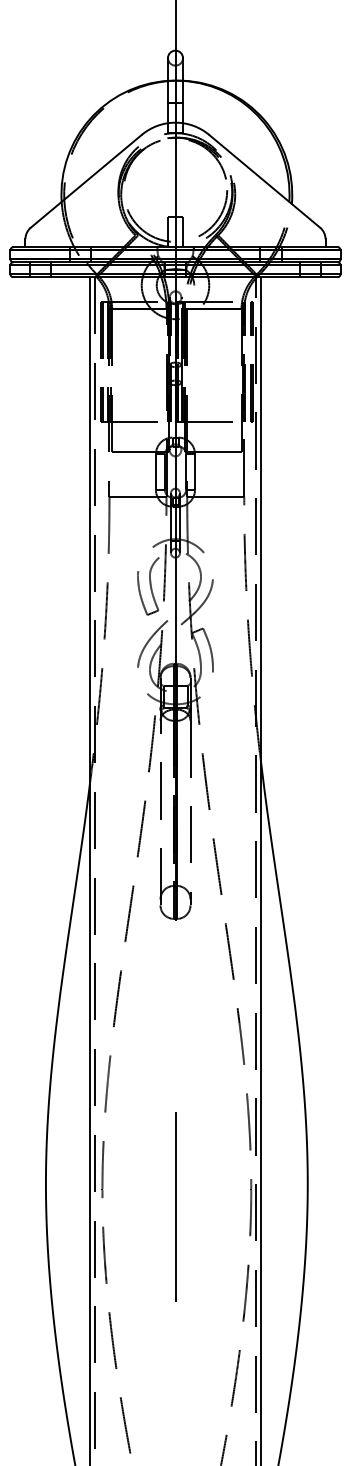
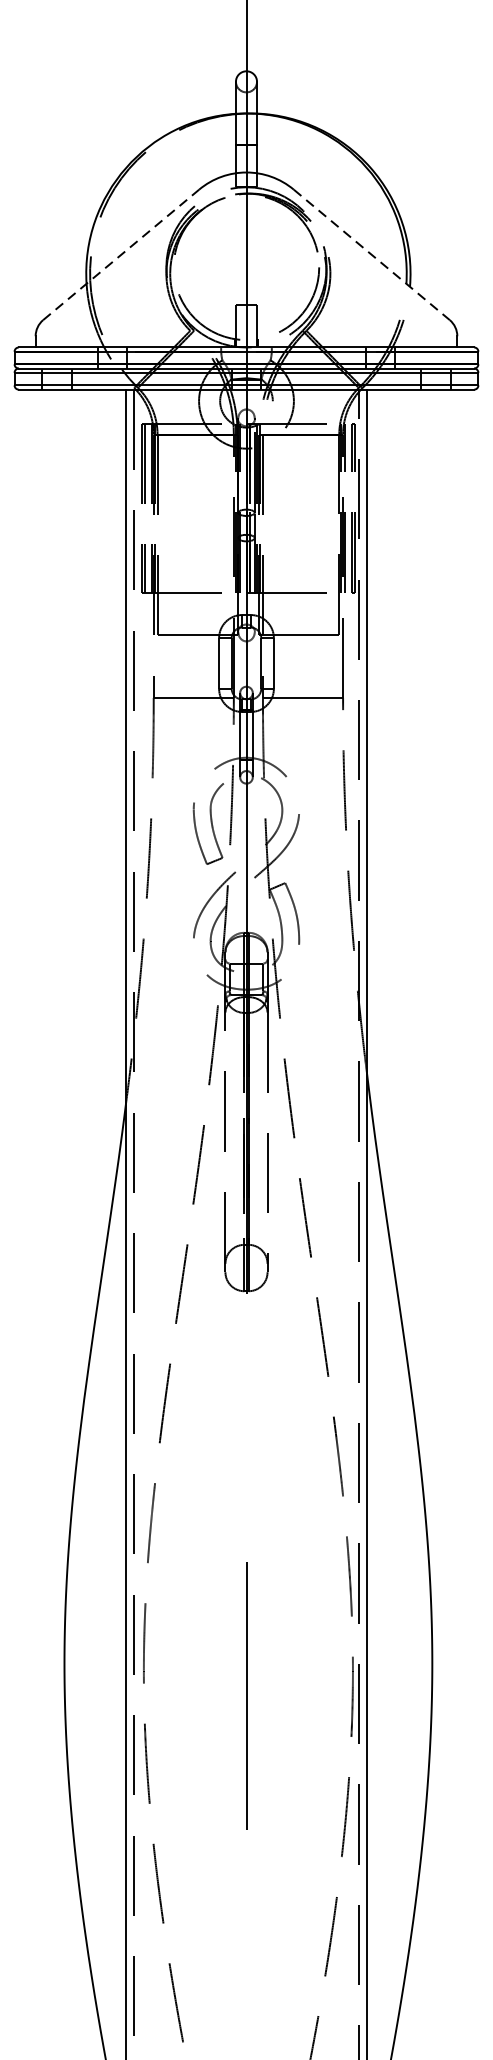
line: (86, 180) -> (121, 253), solid -> dashed
line: (265, 181) -> (372, 255), solid -> dashed

